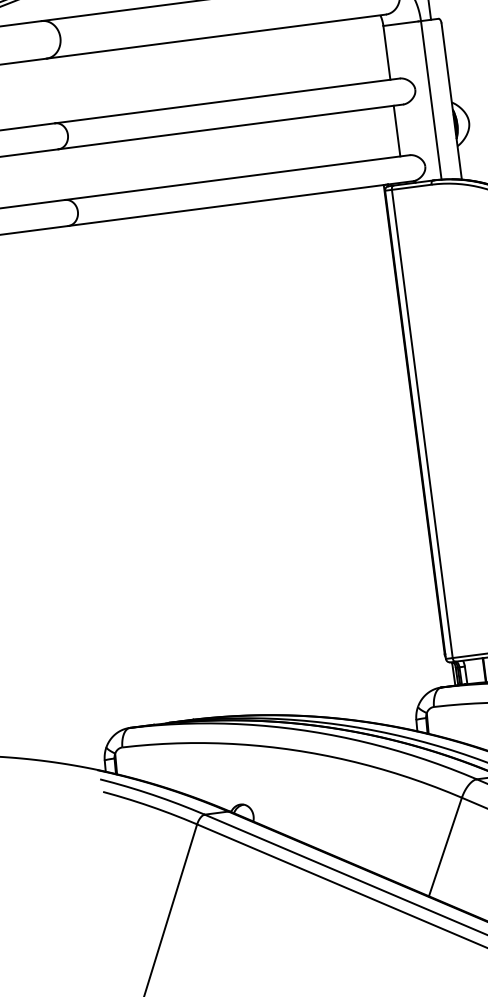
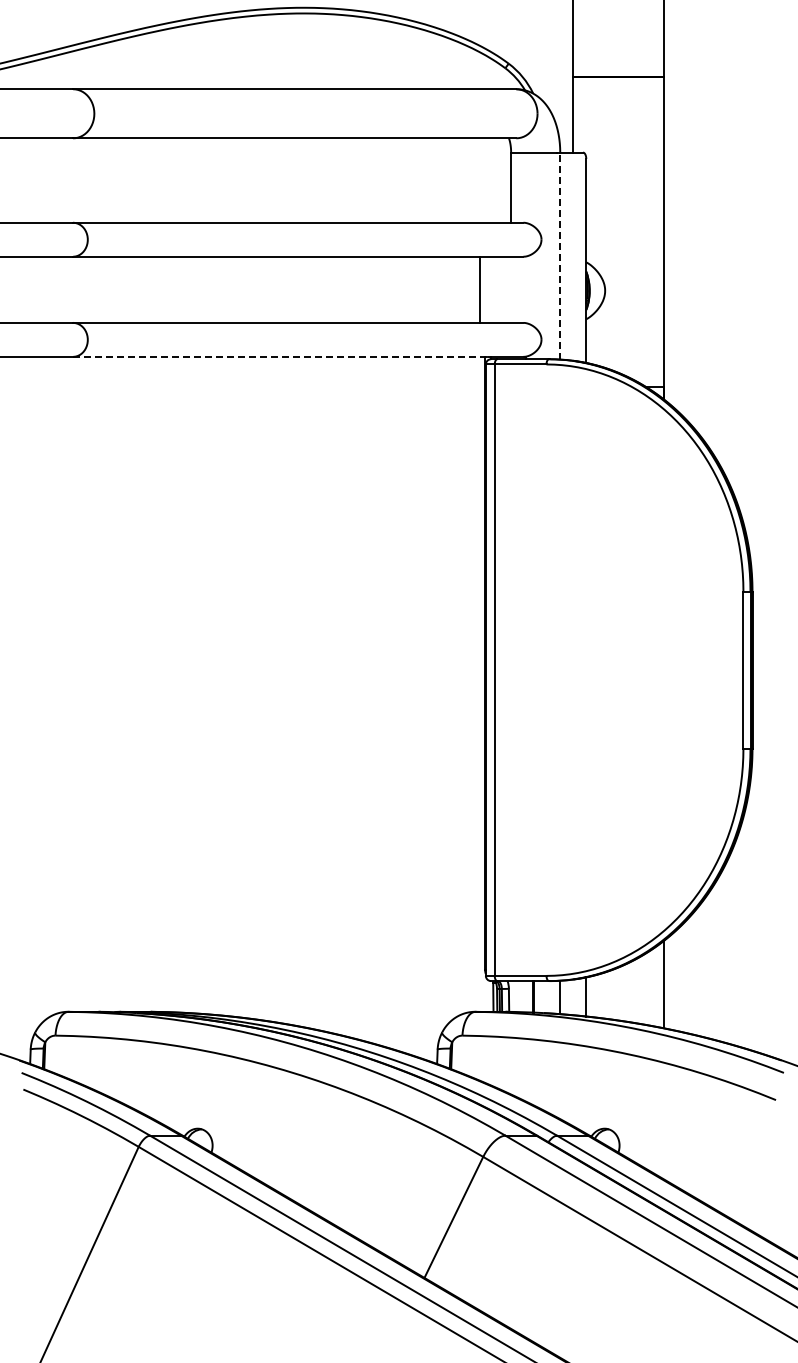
line: (431, 100) -> (560, 256), solid -> dashed
line: (397, 130) -> (480, 289), moved
line: (227, 204) -> (281, 356), solid -> dashed

